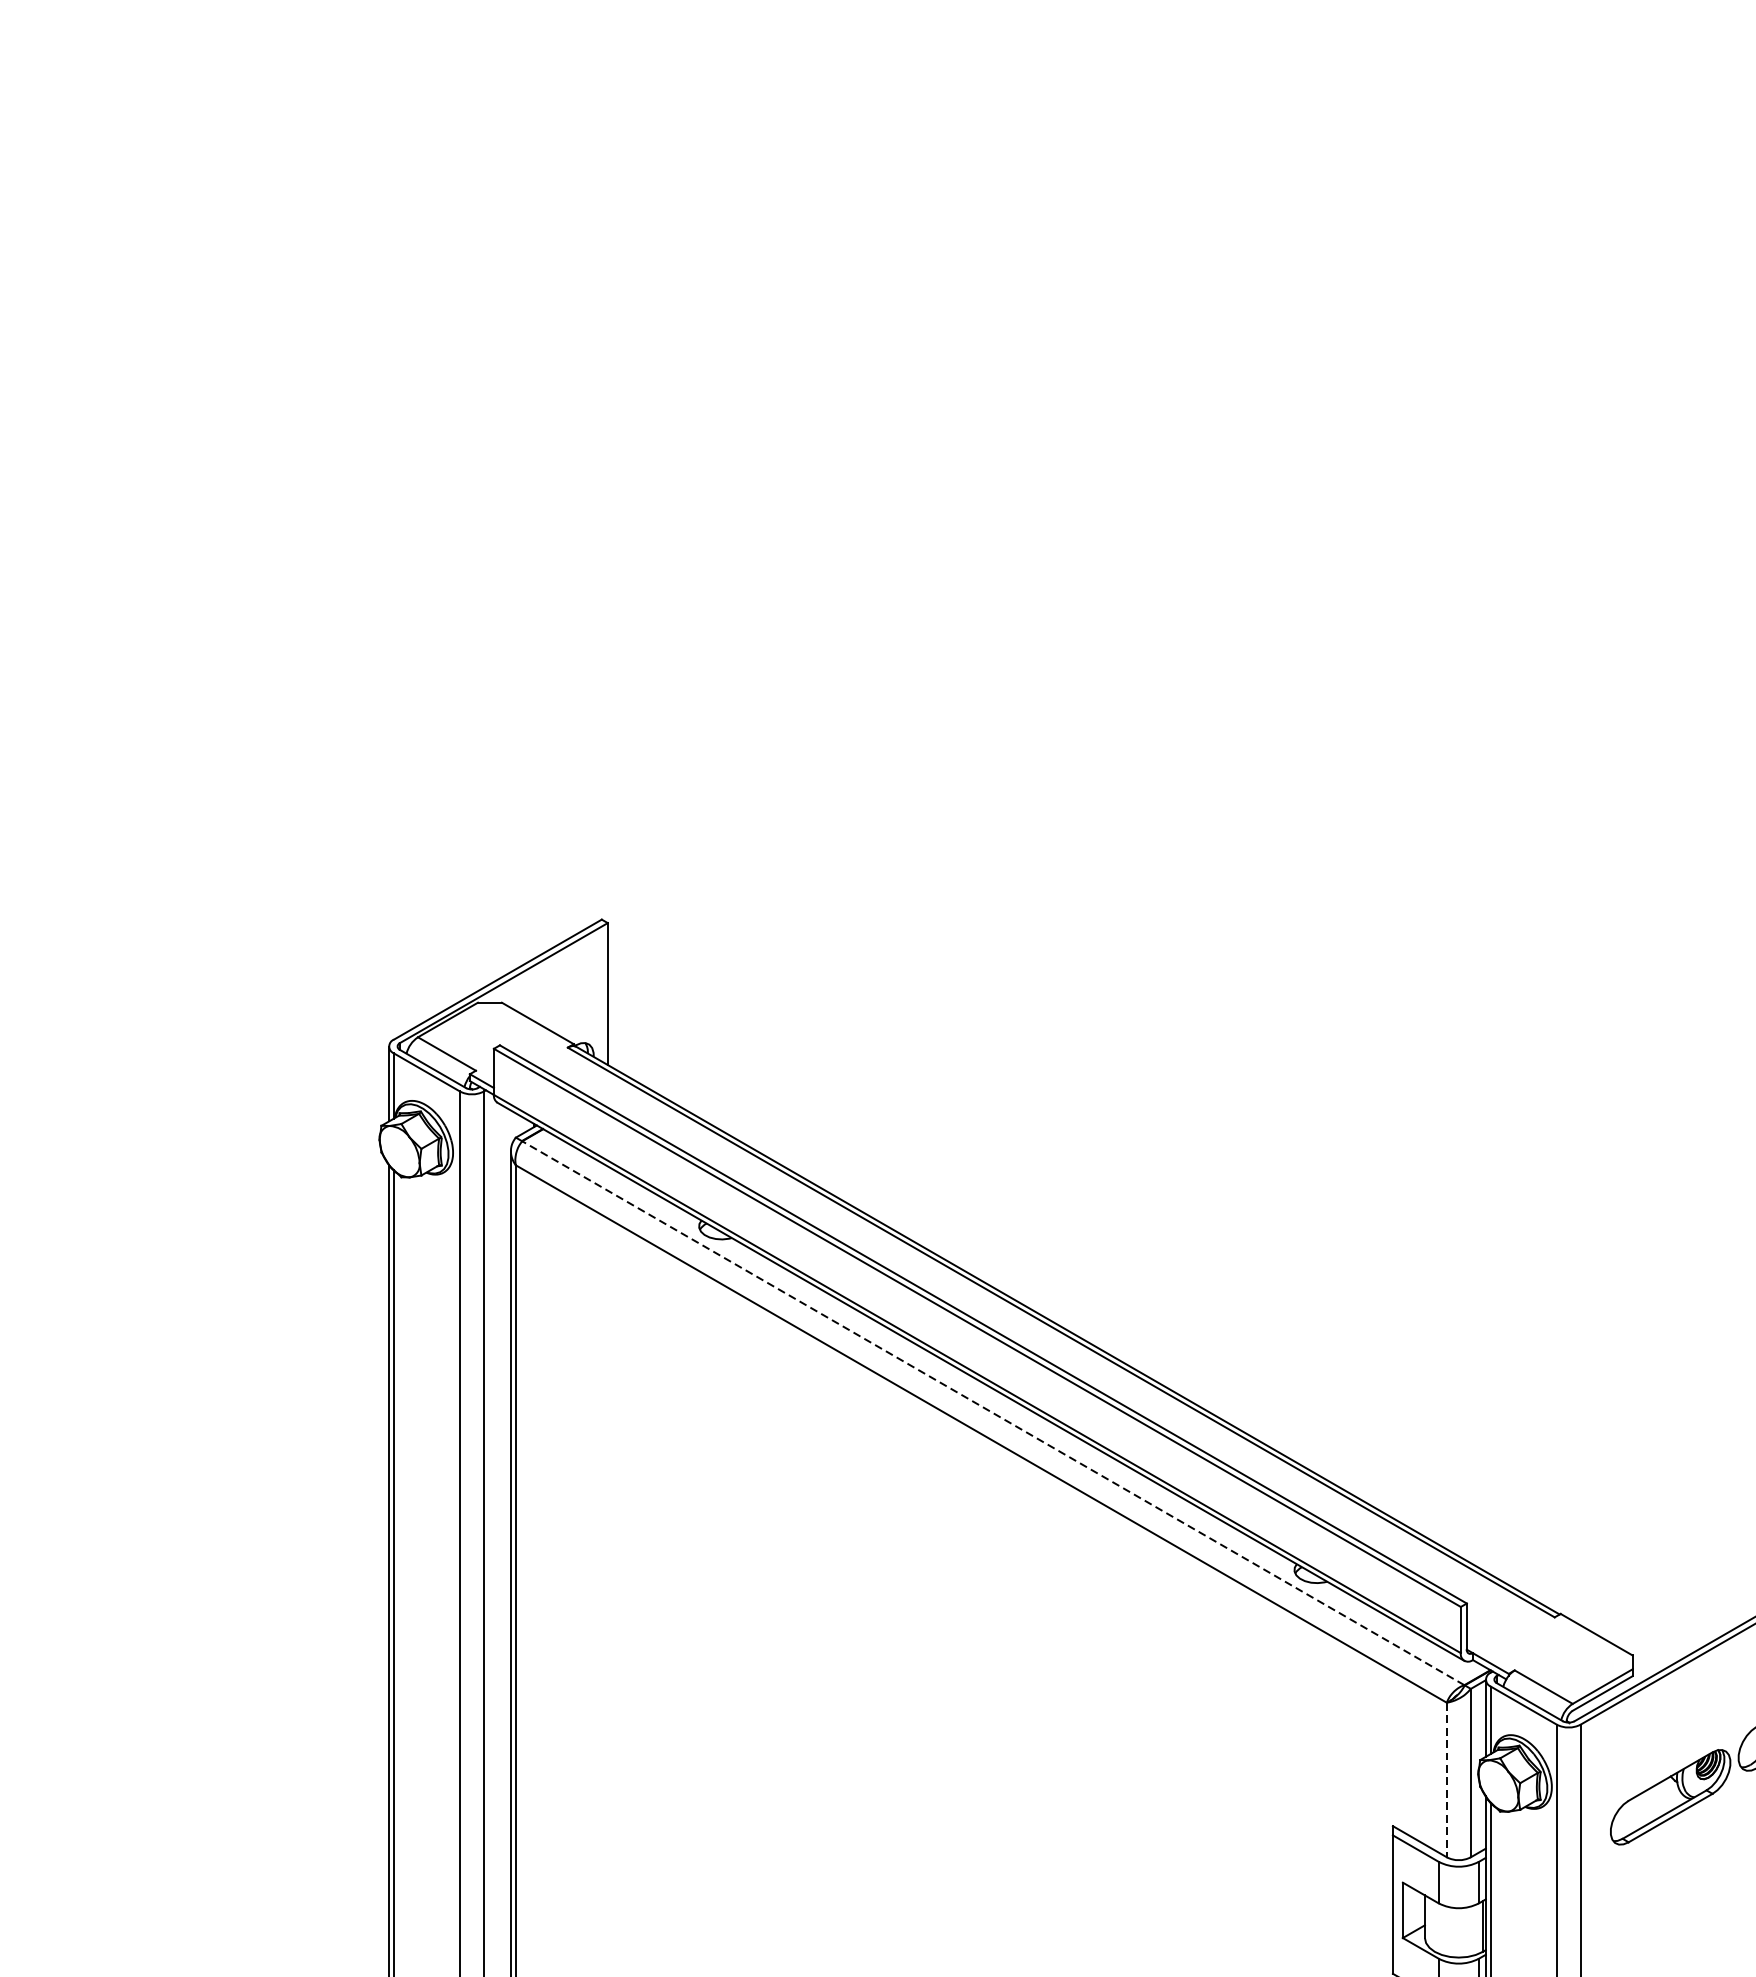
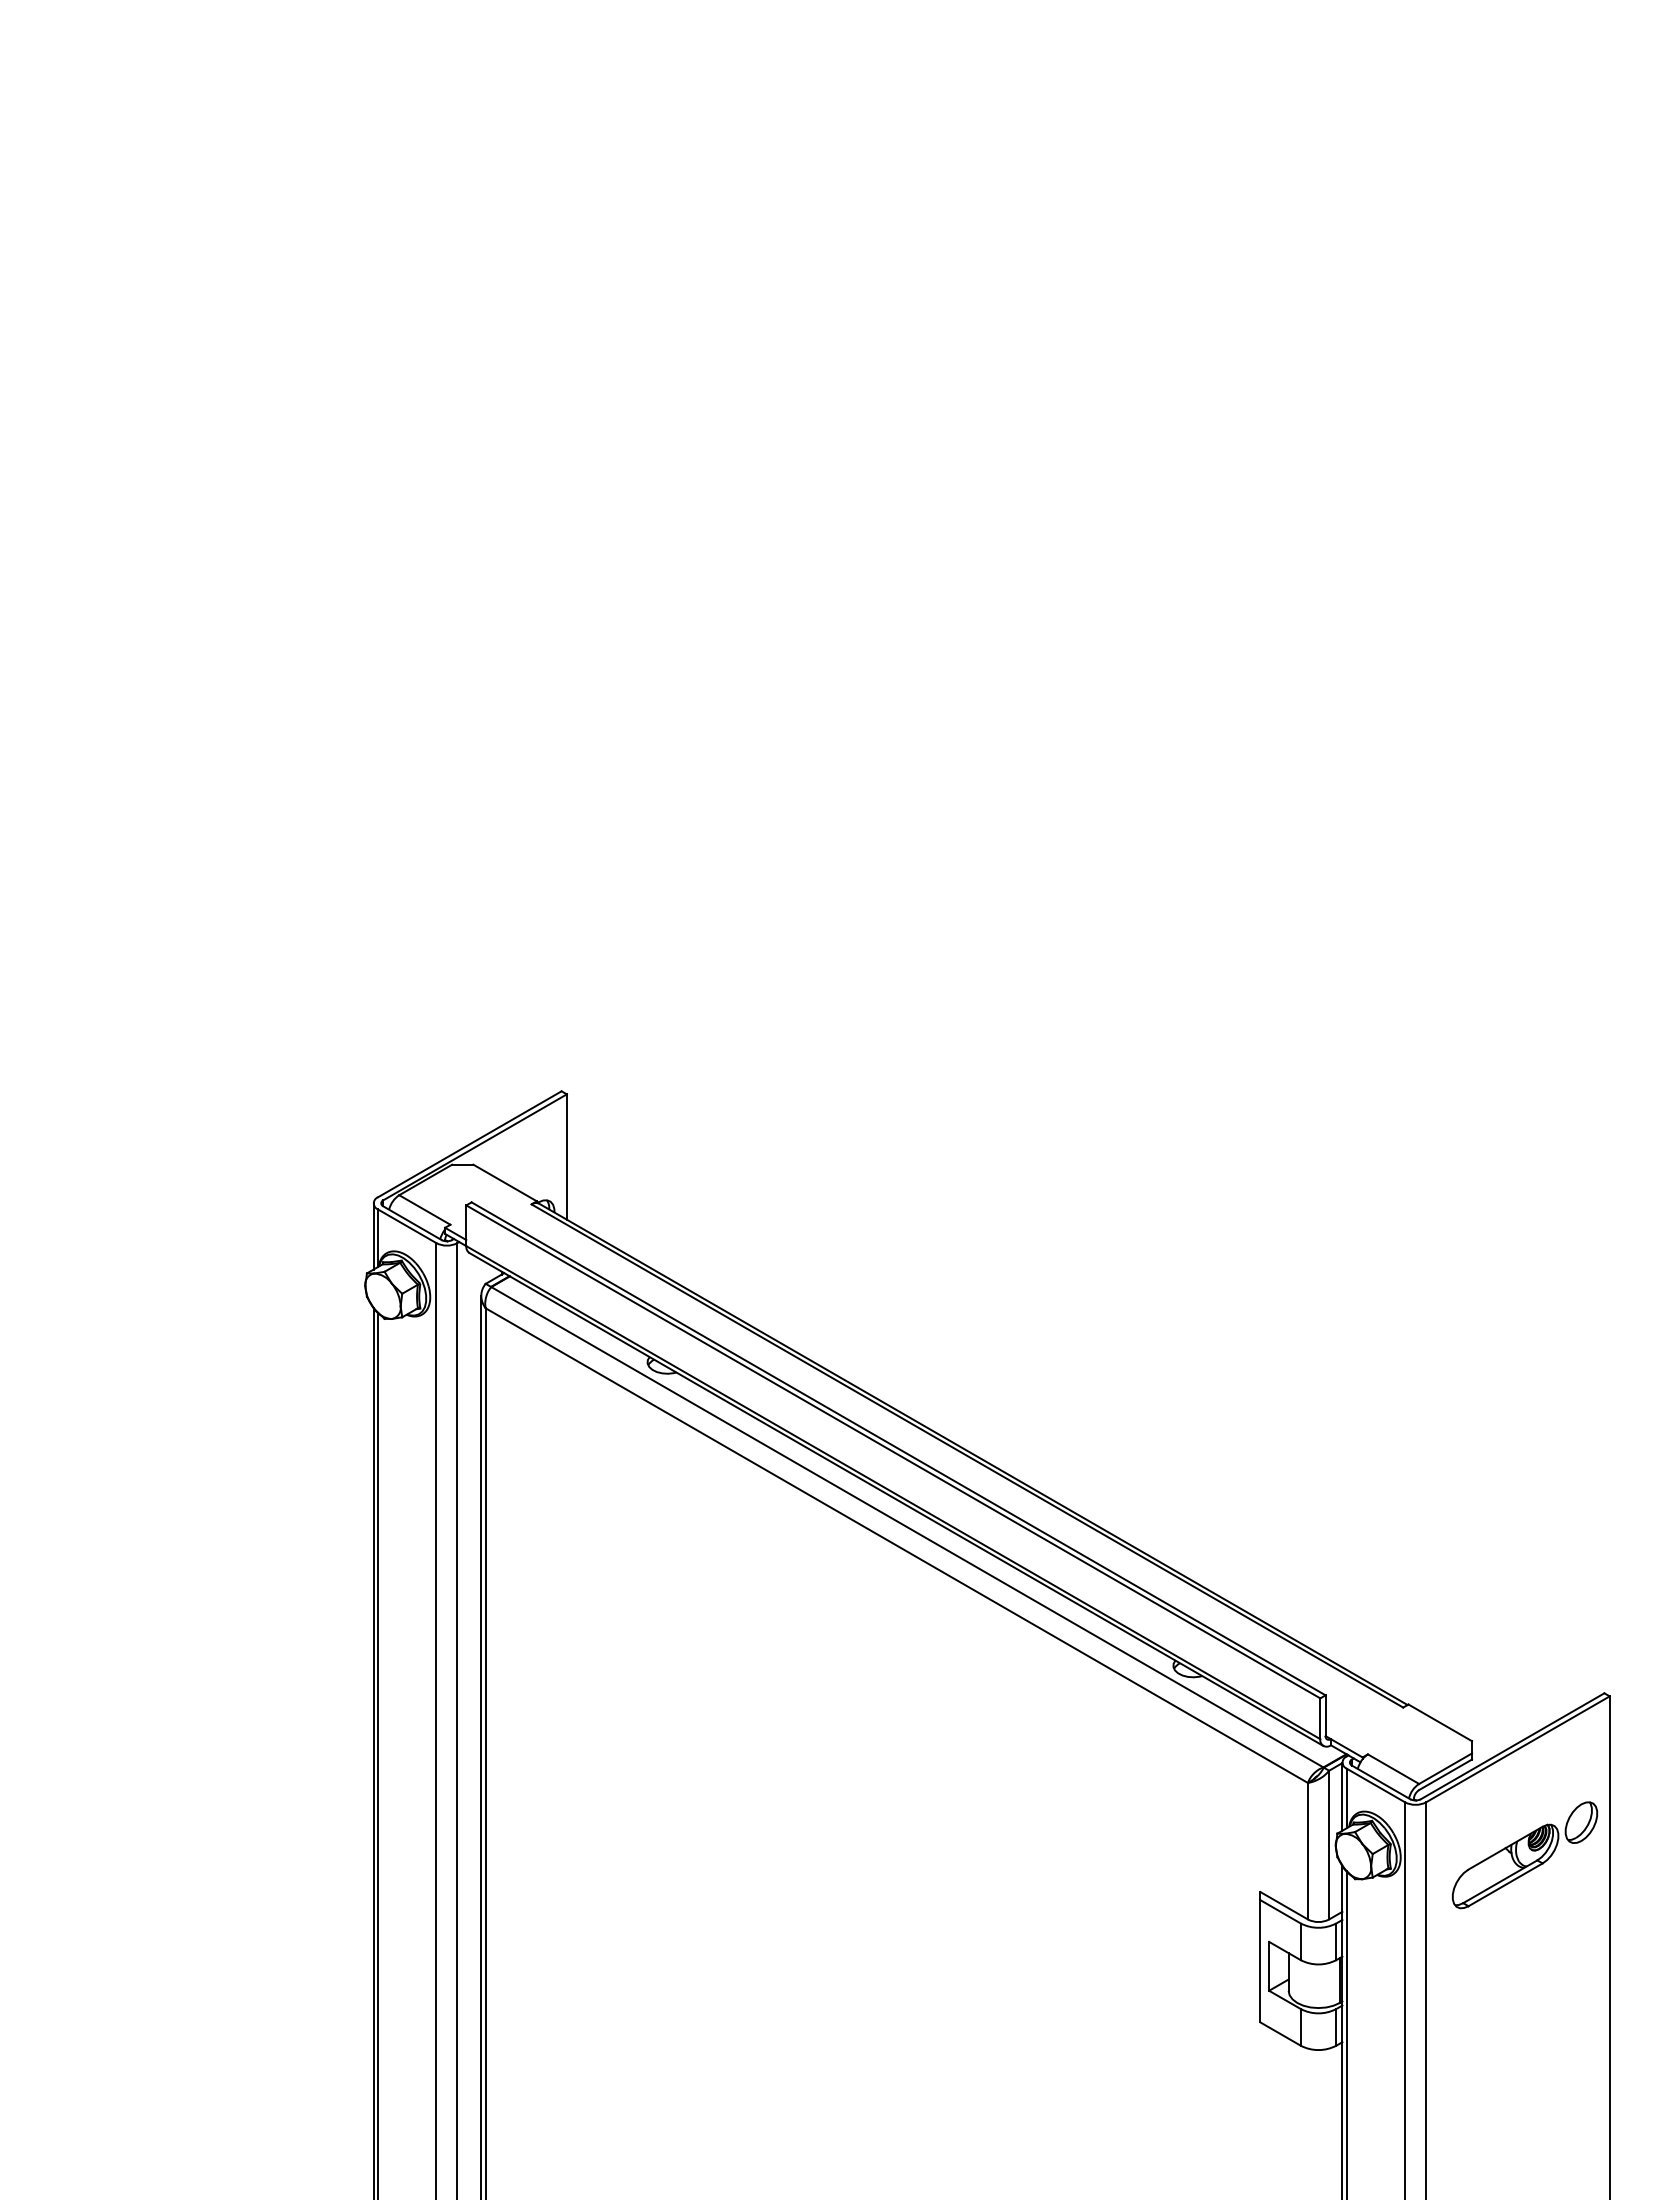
line: (992, 1413) -> (906, 1527), dashed -> solid
line: (1446, 1780) -> (1307, 1851), dashed -> solid

